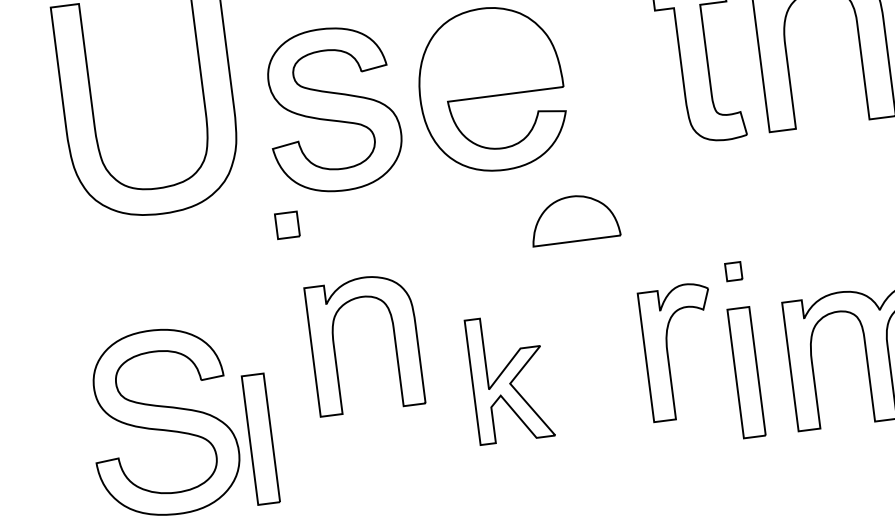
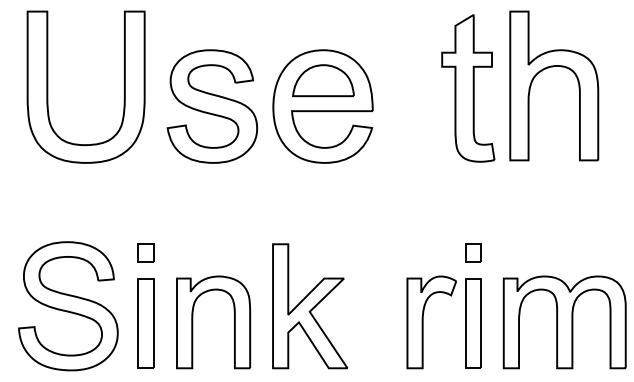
part: (574, 218) -> (323, 80), moved
part: (286, 224) -> (145, 252), moved
part: (733, 270) -> (473, 252), size x1.43
part: (335, 348) -> (193, 322), moved
part: (668, 353) -> (423, 322), moved
part: (510, 378) -> (310, 306), size x1.43
part: (260, 439) -> (145, 323), moved

